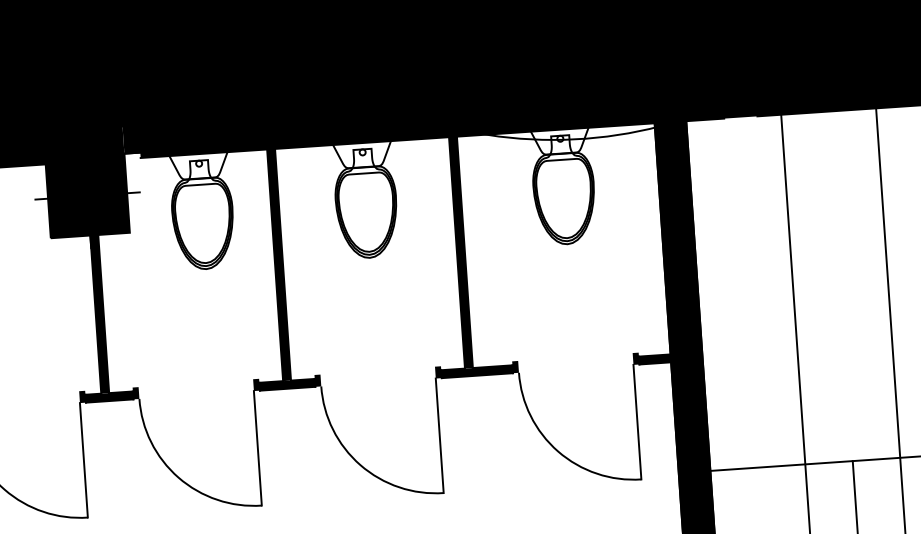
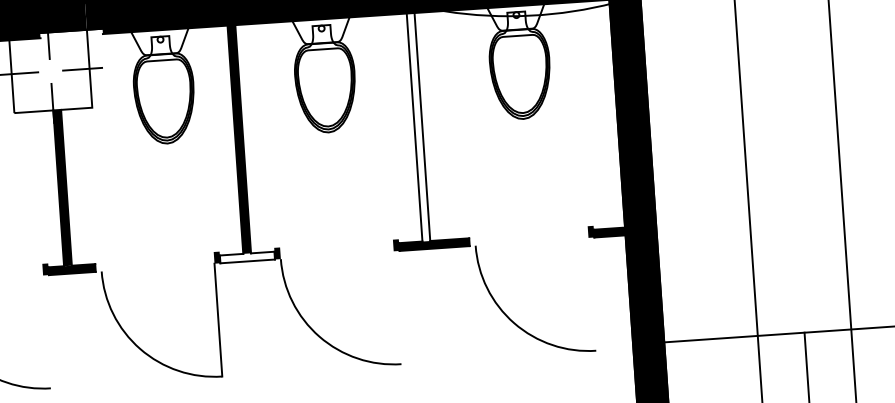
fill: (87, 195) -> (50, 70), removed
fill: (460, 249) -> (418, 124), removed
fill: (515, 366) -> (472, 239), removed
fill: (287, 384) -> (247, 257), removed
fill: (135, 393) -> (97, 266), removed
line: (637, 421) -> (592, 293), removed
line: (439, 435) -> (397, 307), removed
line: (83, 460) -> (46, 332), removed

